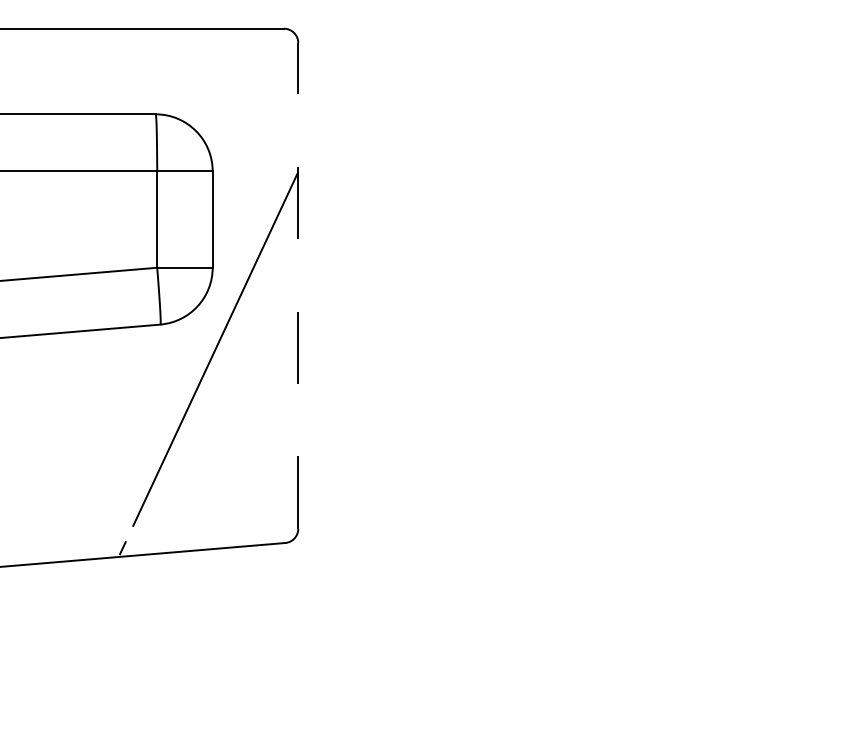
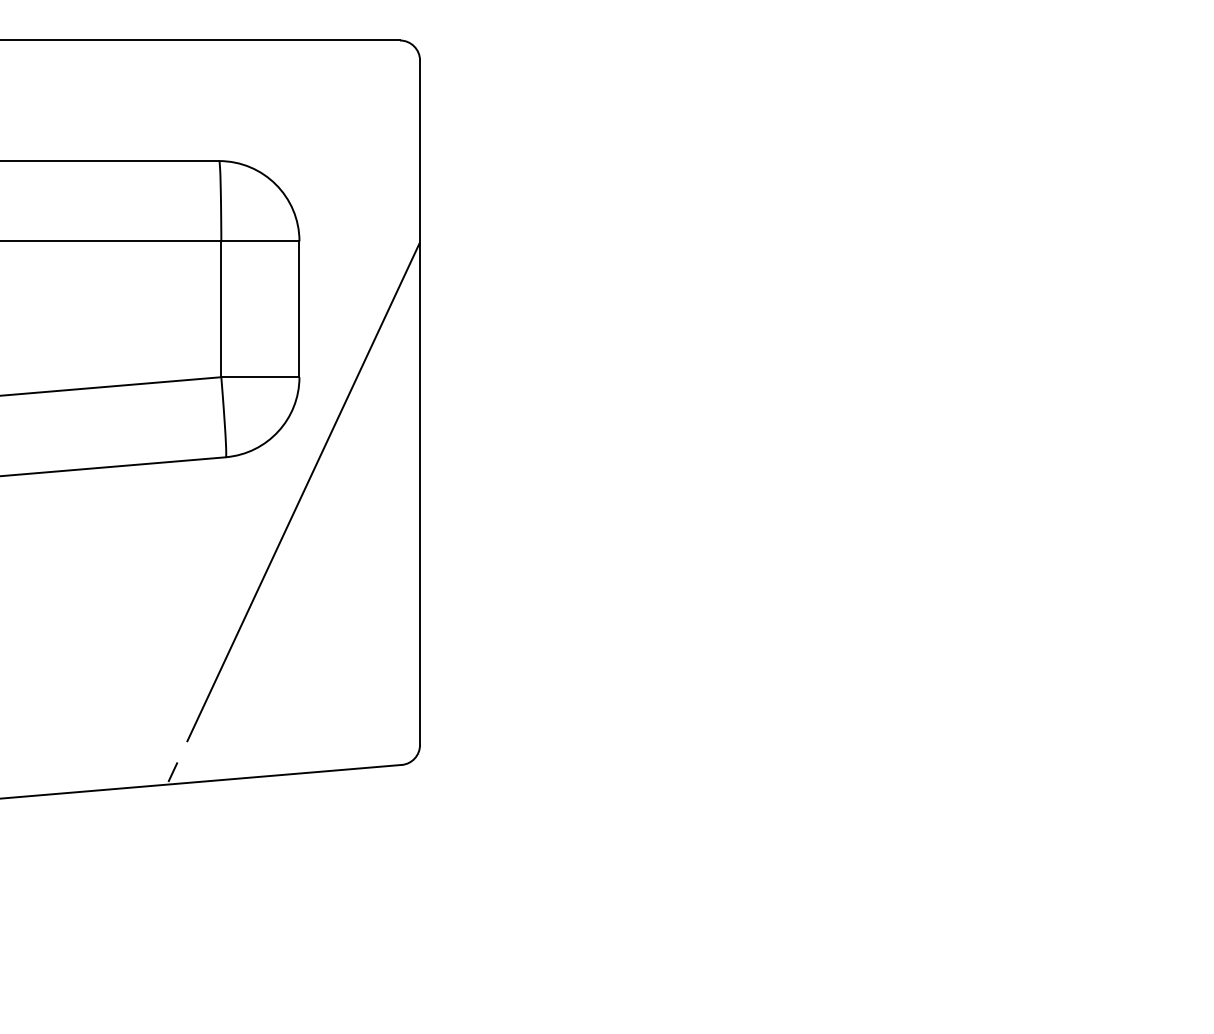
line: (298, 285) -> (420, 402), dashed -> solid

